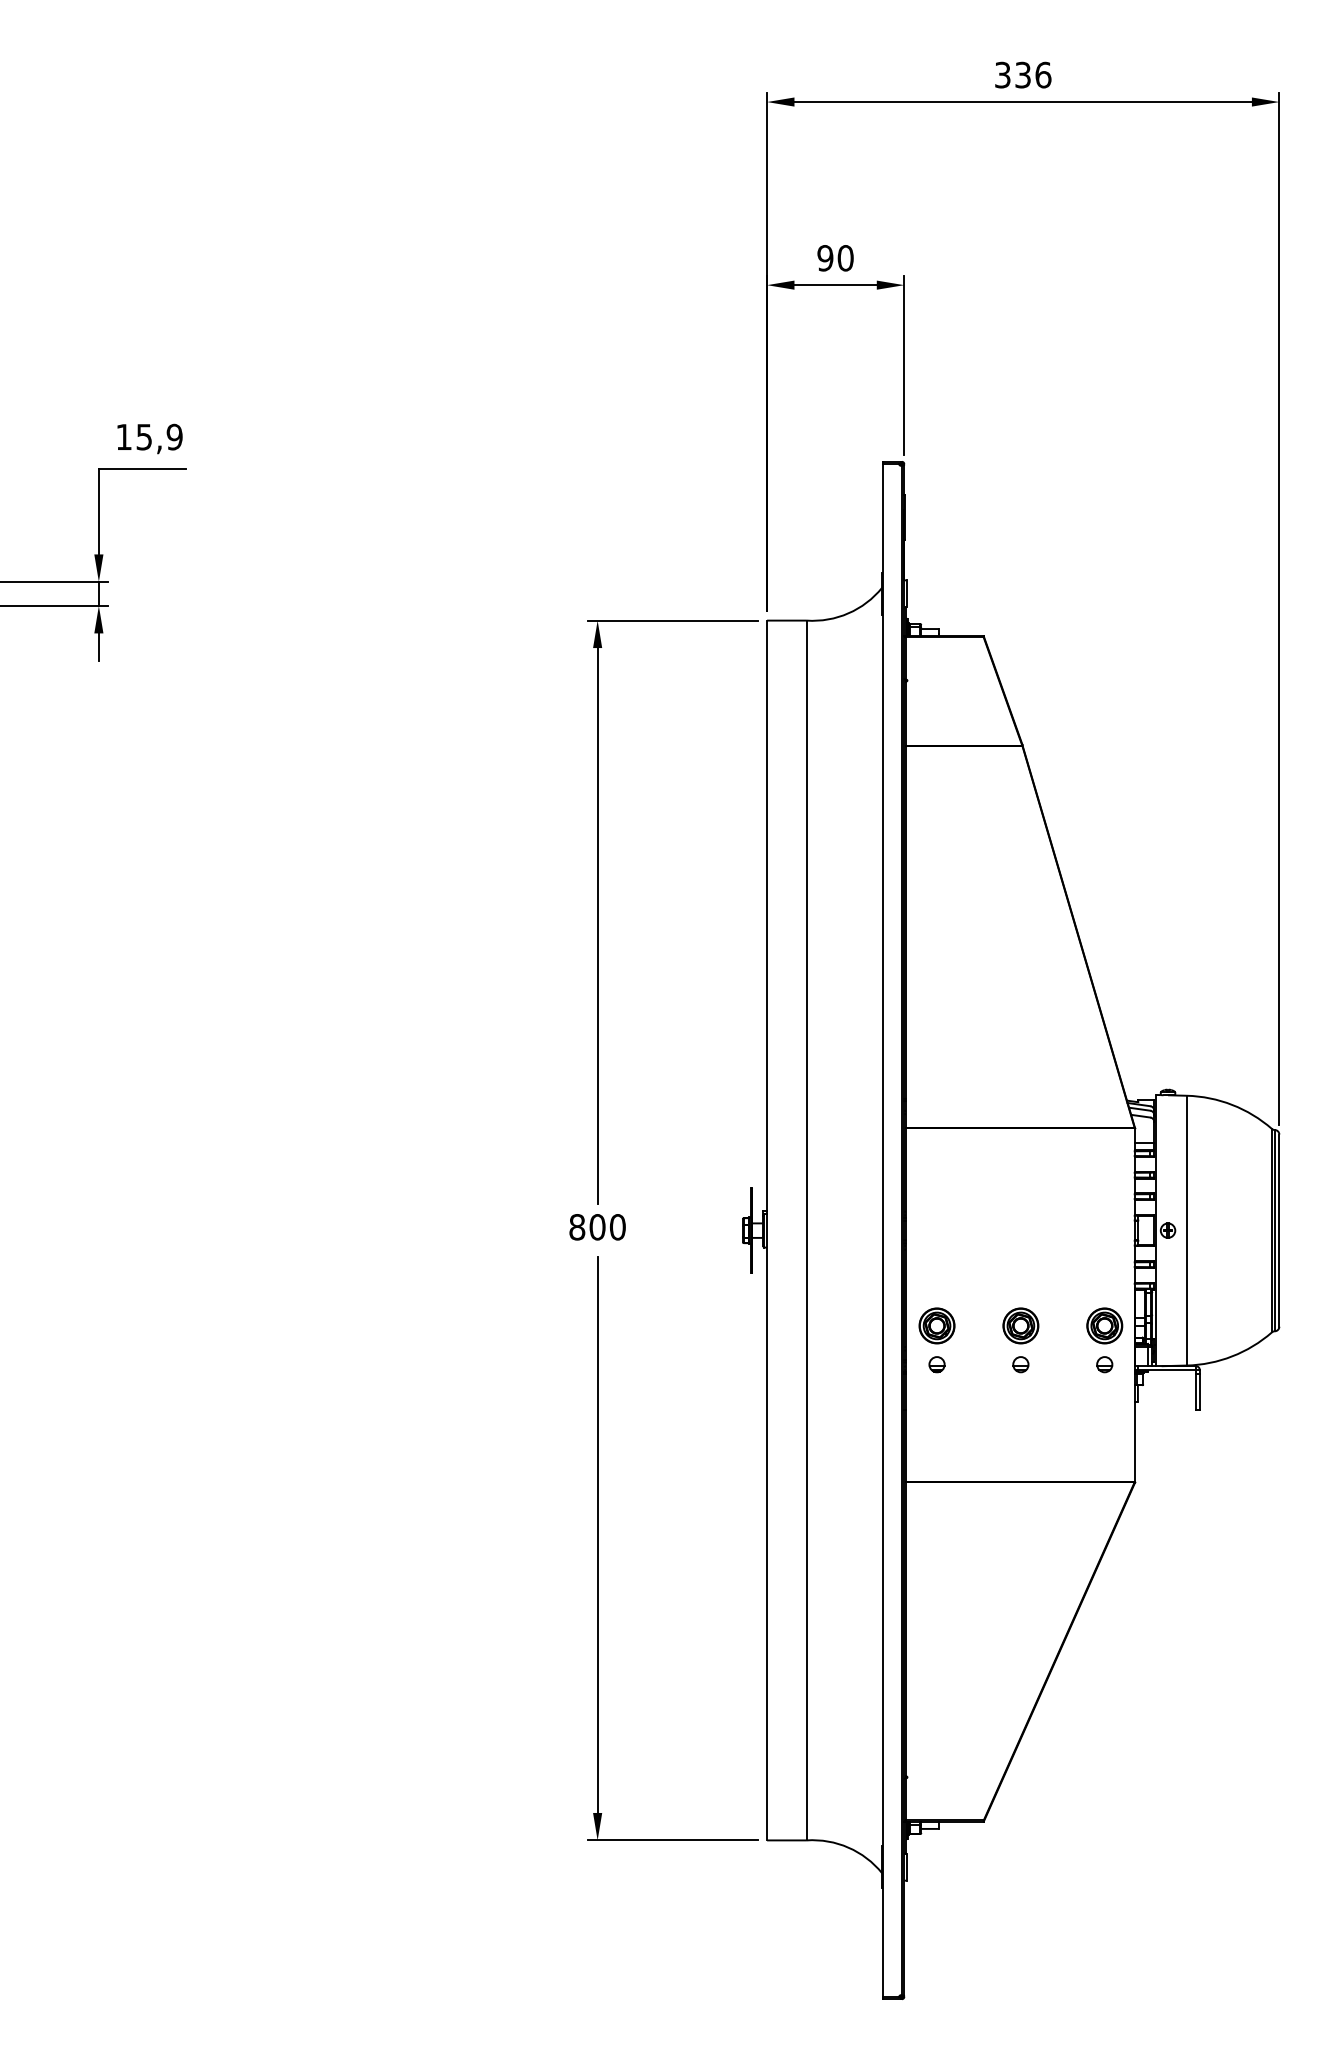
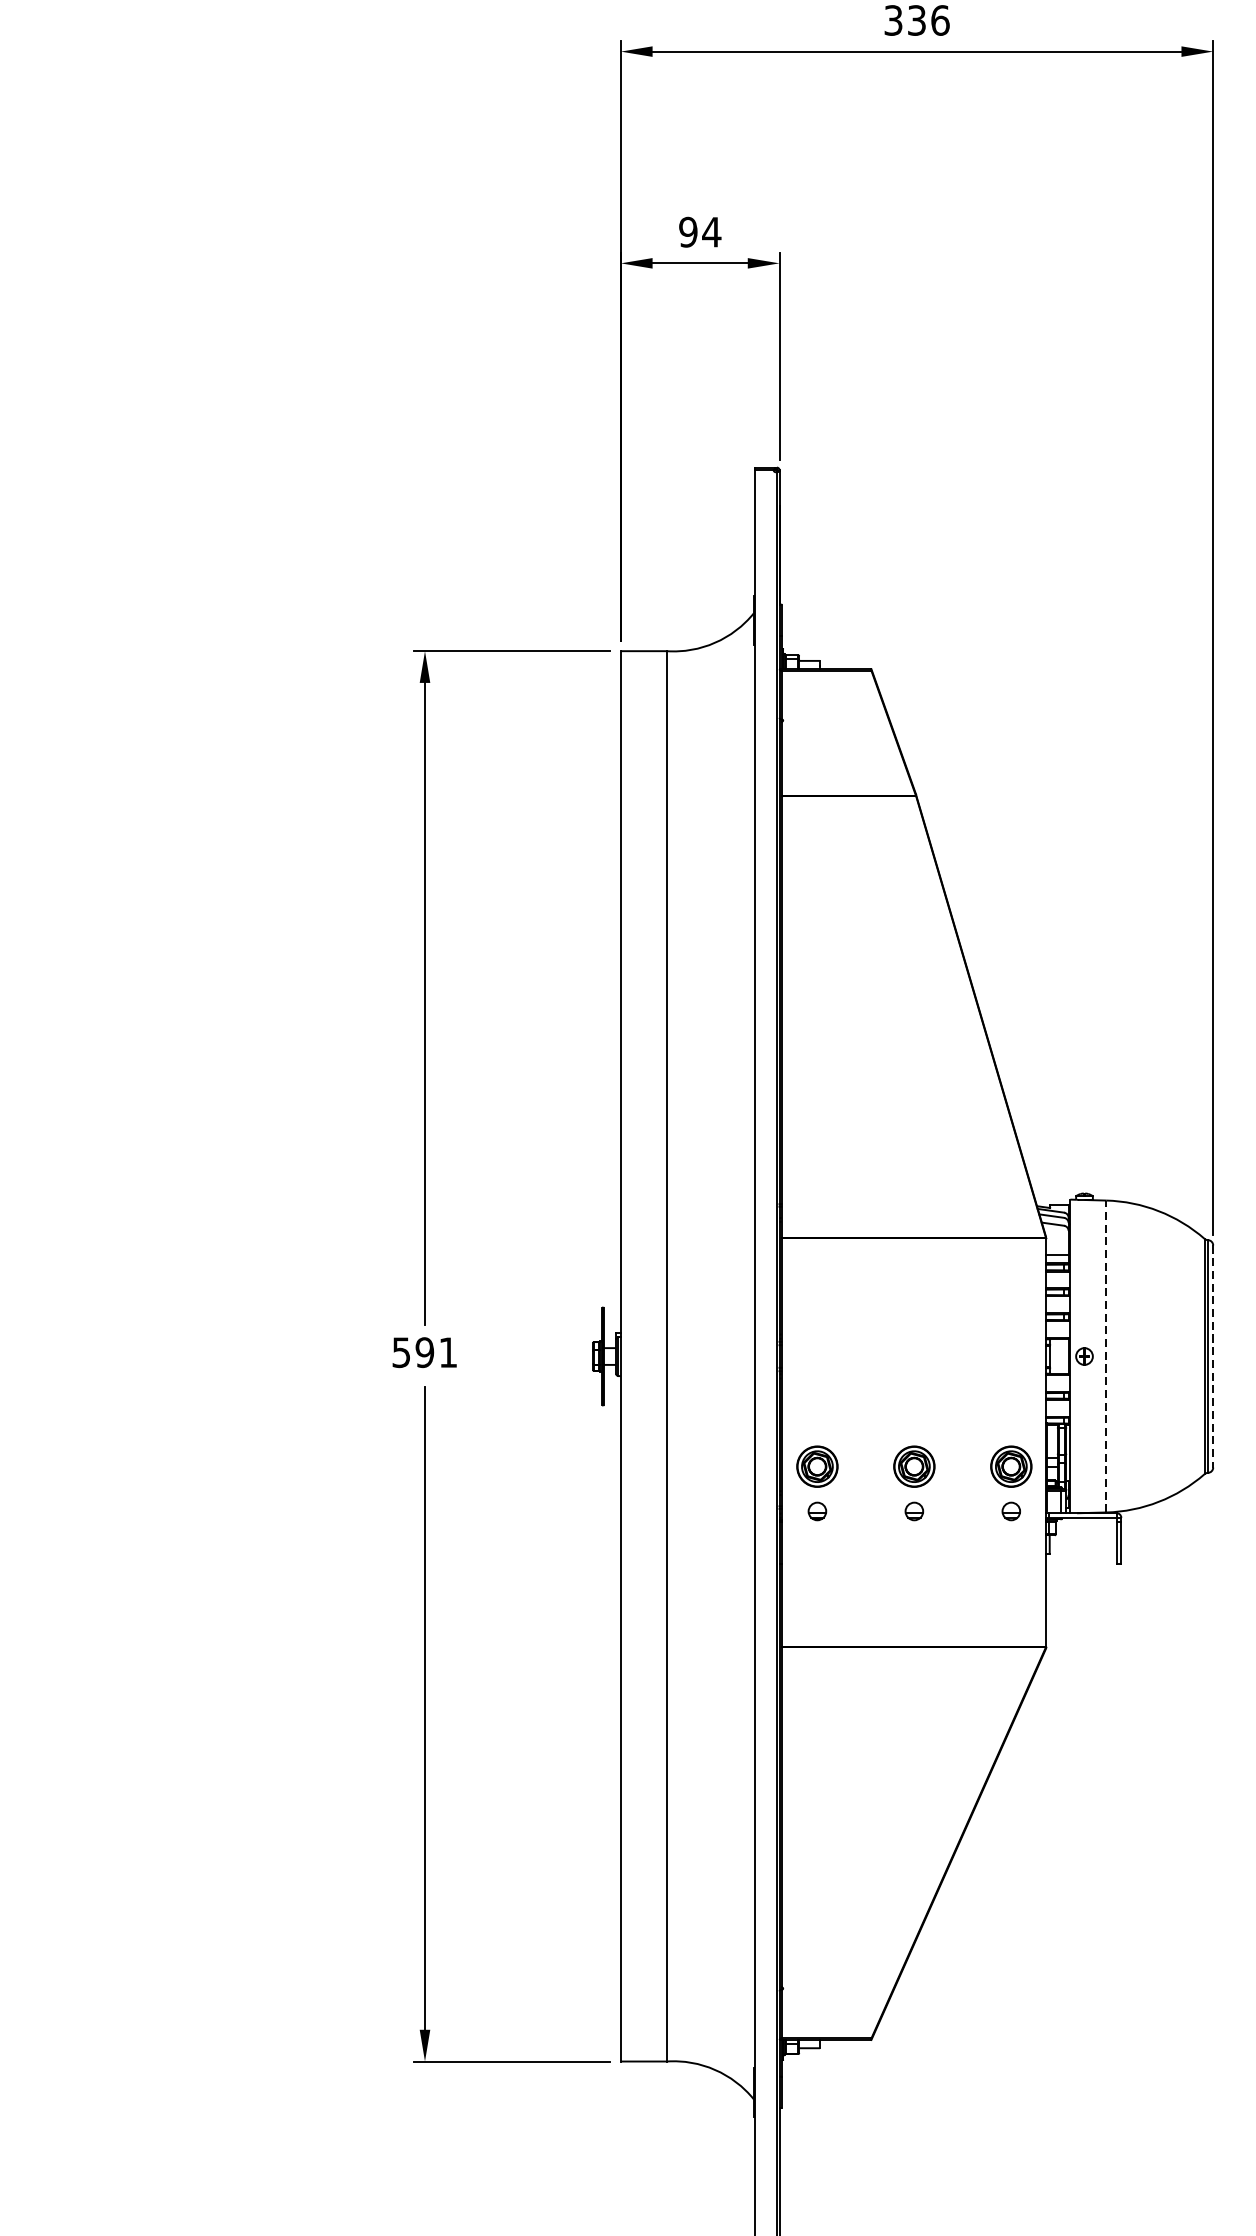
text: (845, 258) -> (711, 232), 90 -> 94
text: (597, 1227) -> (424, 1352), 800 -> 591
line: (1186, 1230) -> (1105, 1356), solid -> dashed
line: (1279, 1231) -> (1213, 1357), solid -> dashed

